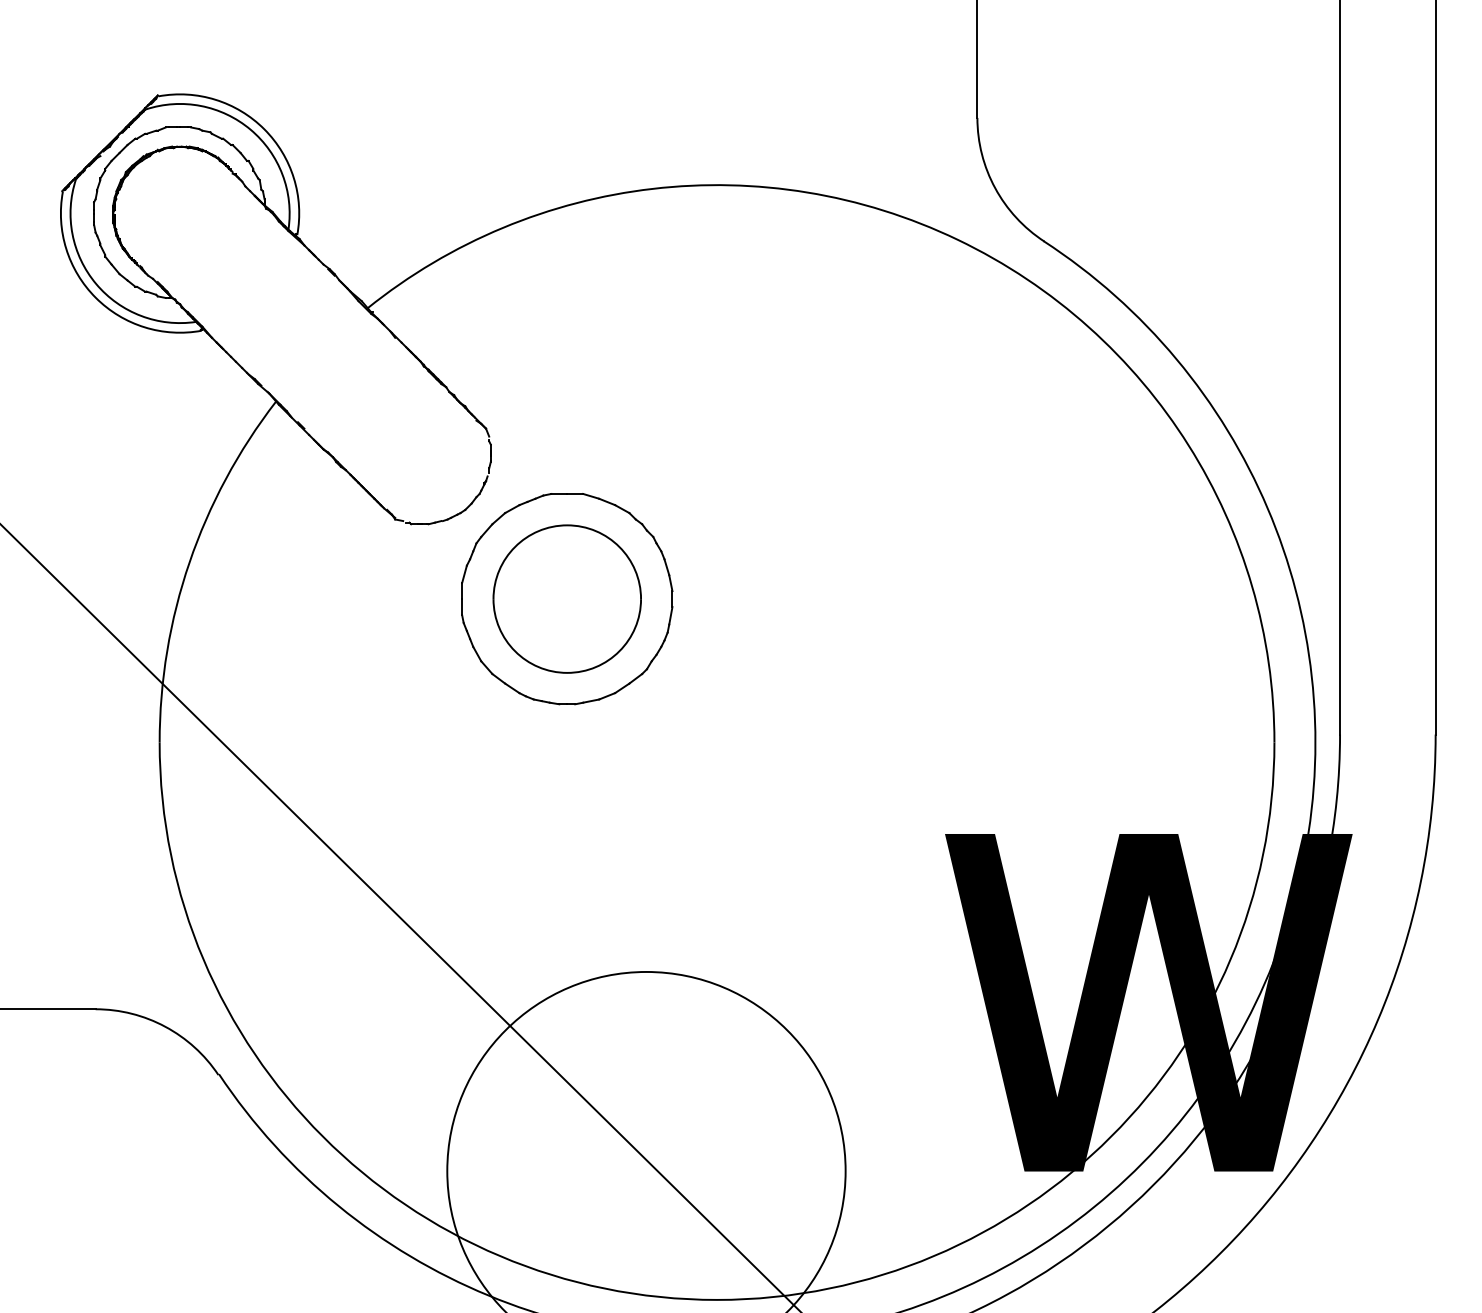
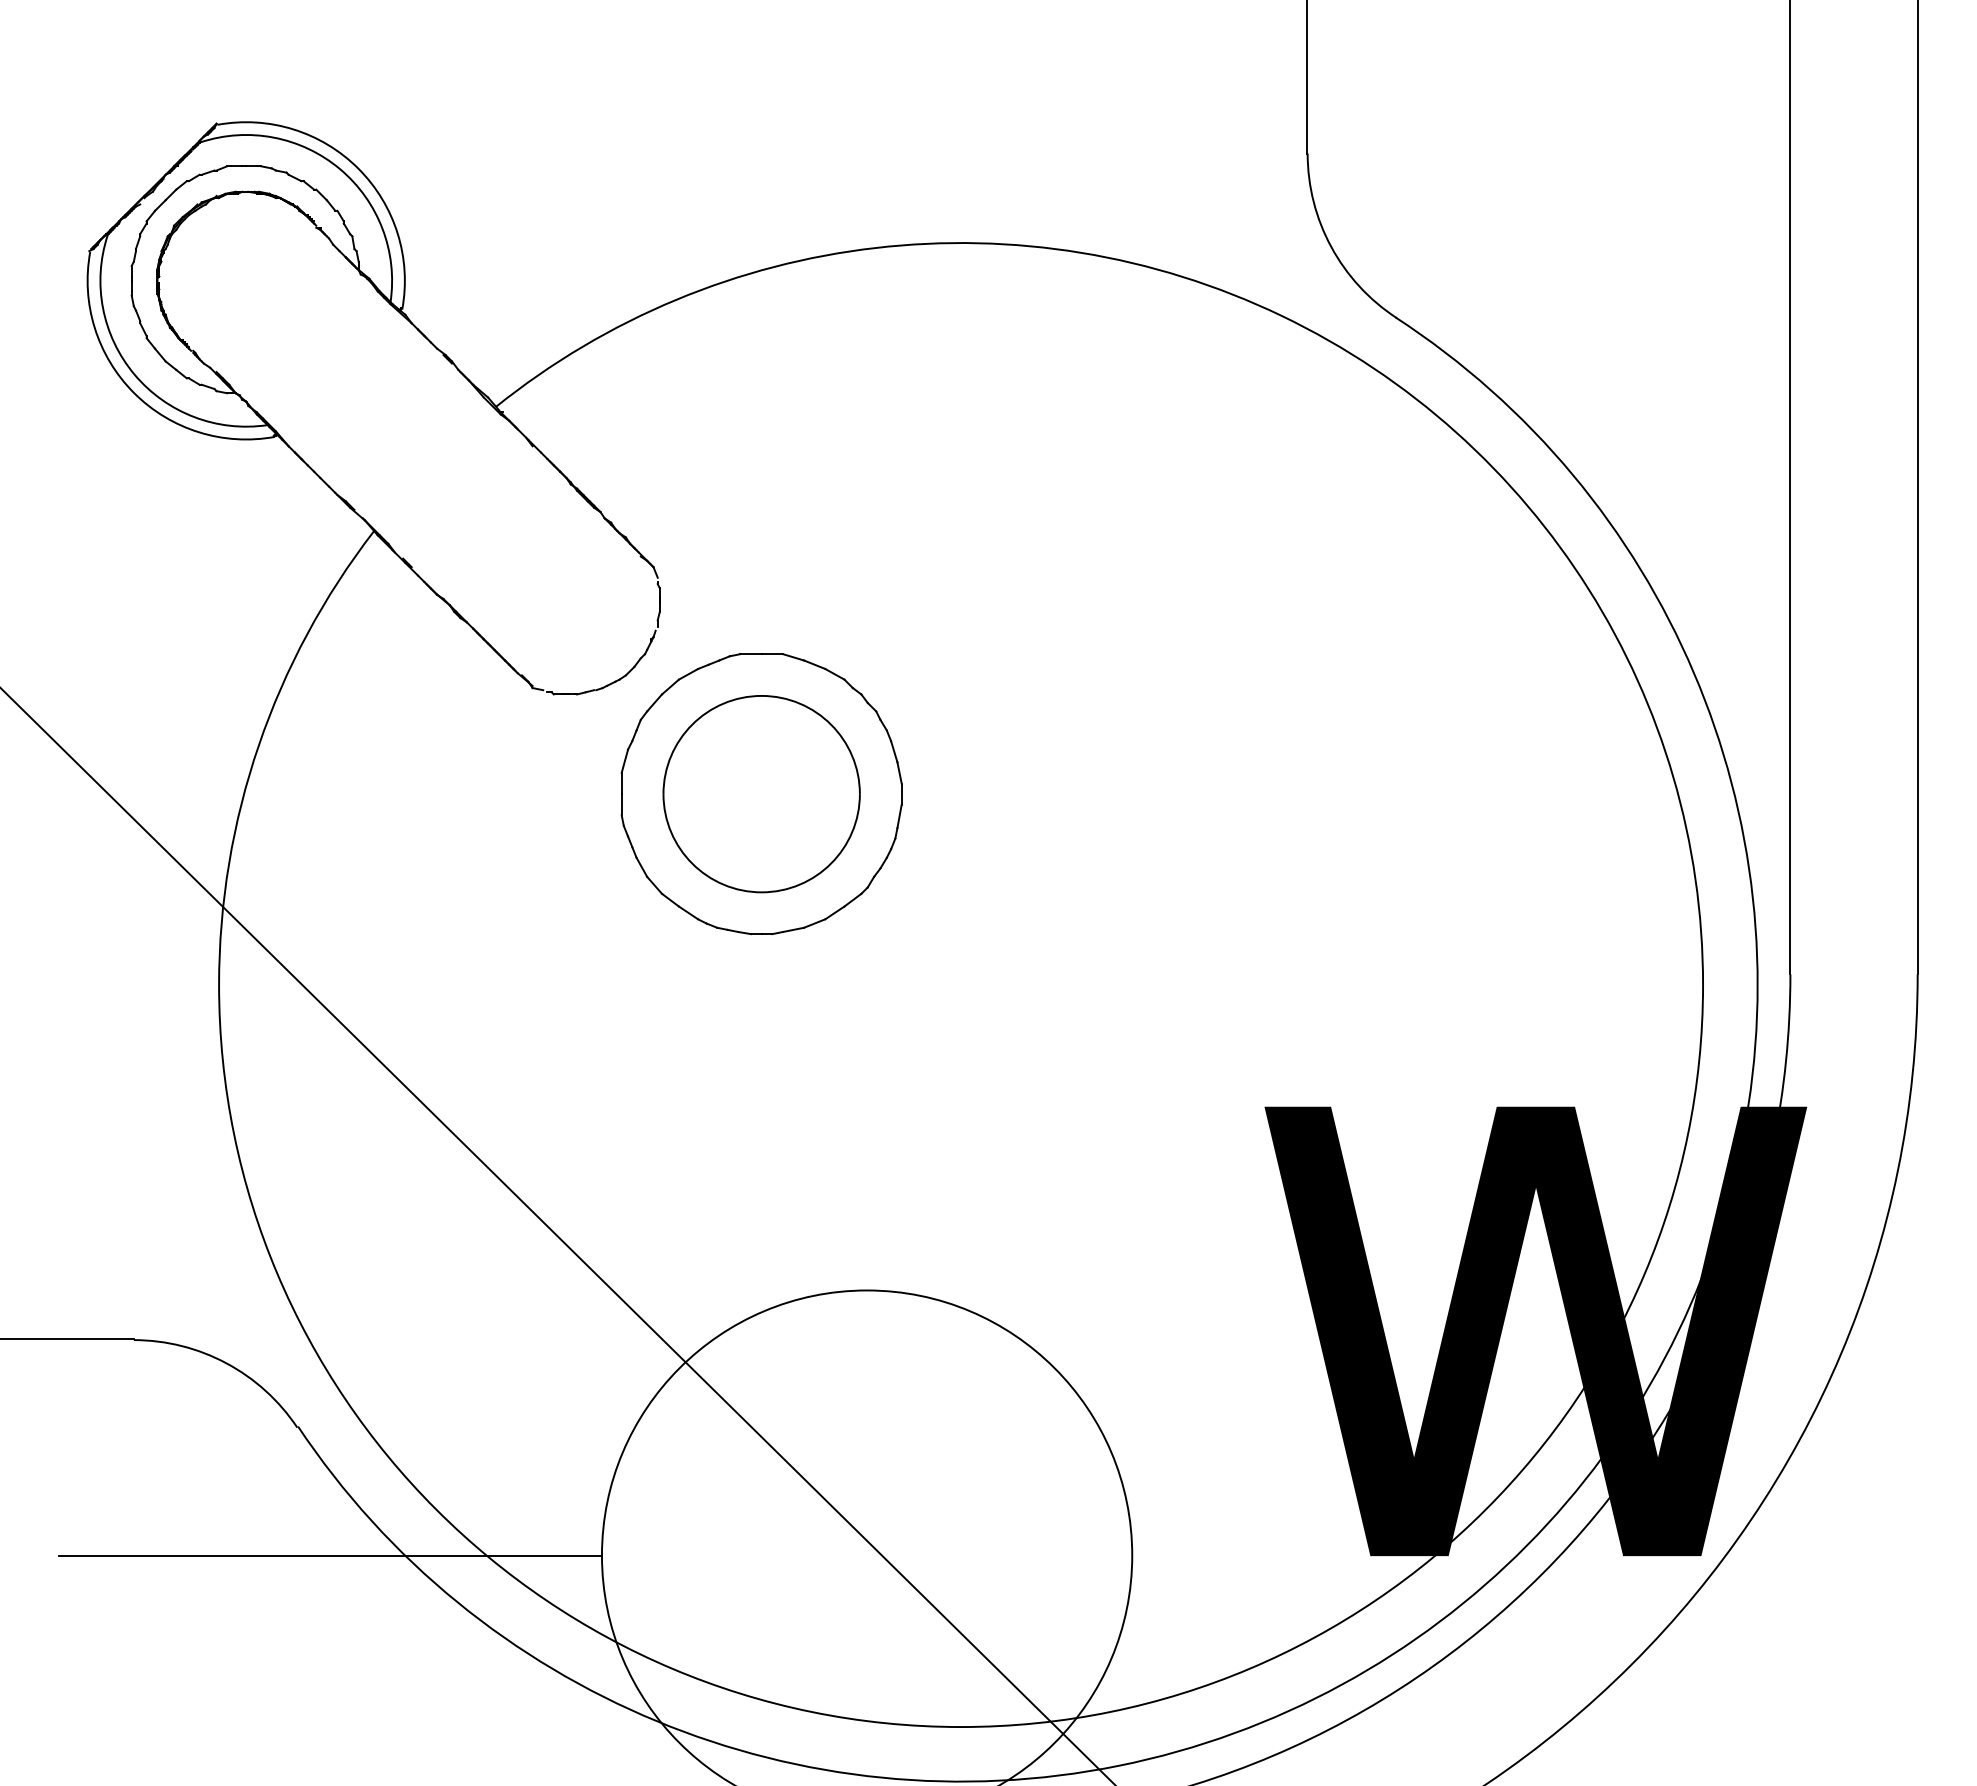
line: (242, 1171) -> (329, 1555), added

